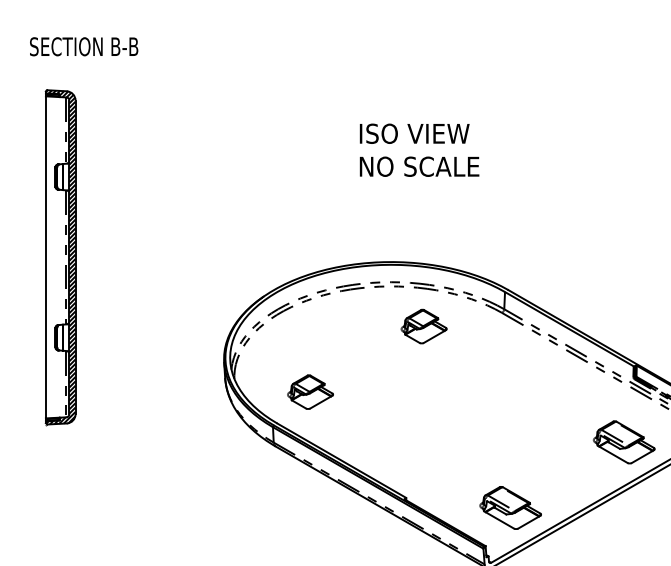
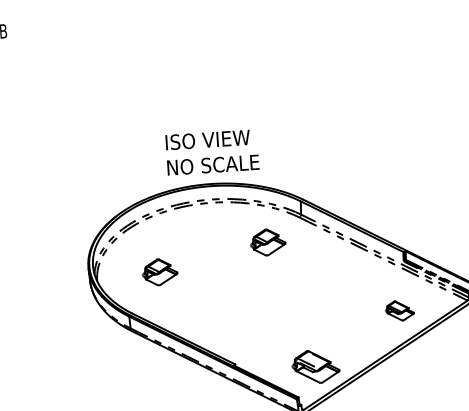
text: (419, 149) -> (212, 151), moved
part: (423, 326) -> (267, 242), moved
part: (310, 391) -> (159, 271), moved
part: (623, 442) -> (399, 311), size x0.6

